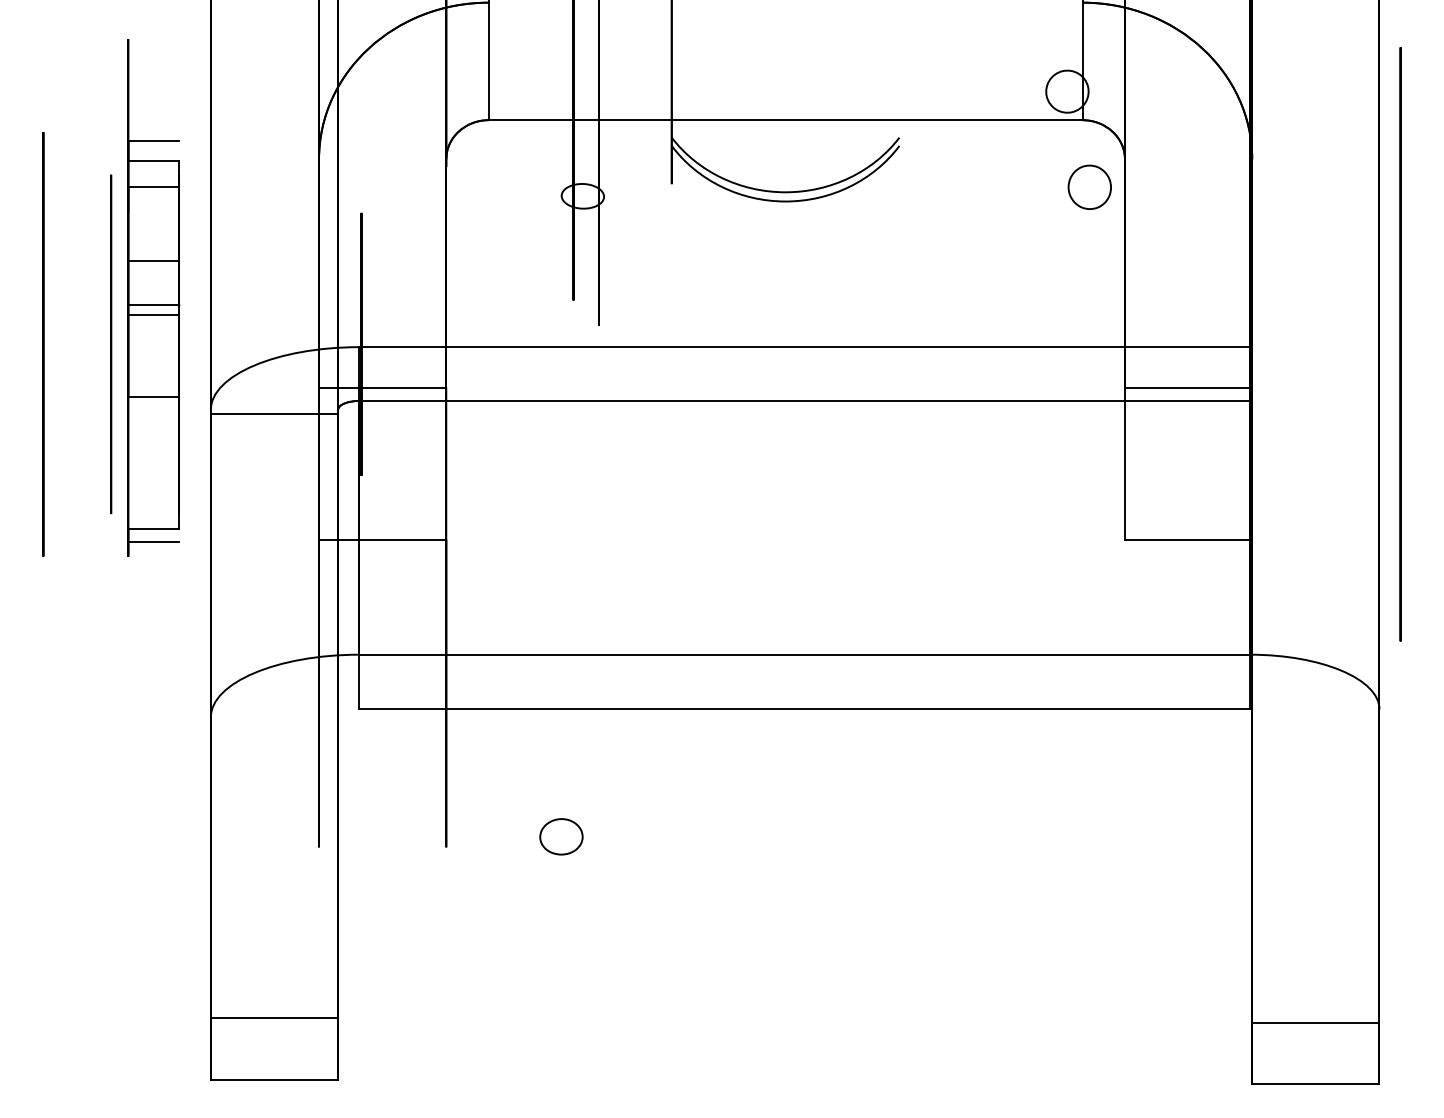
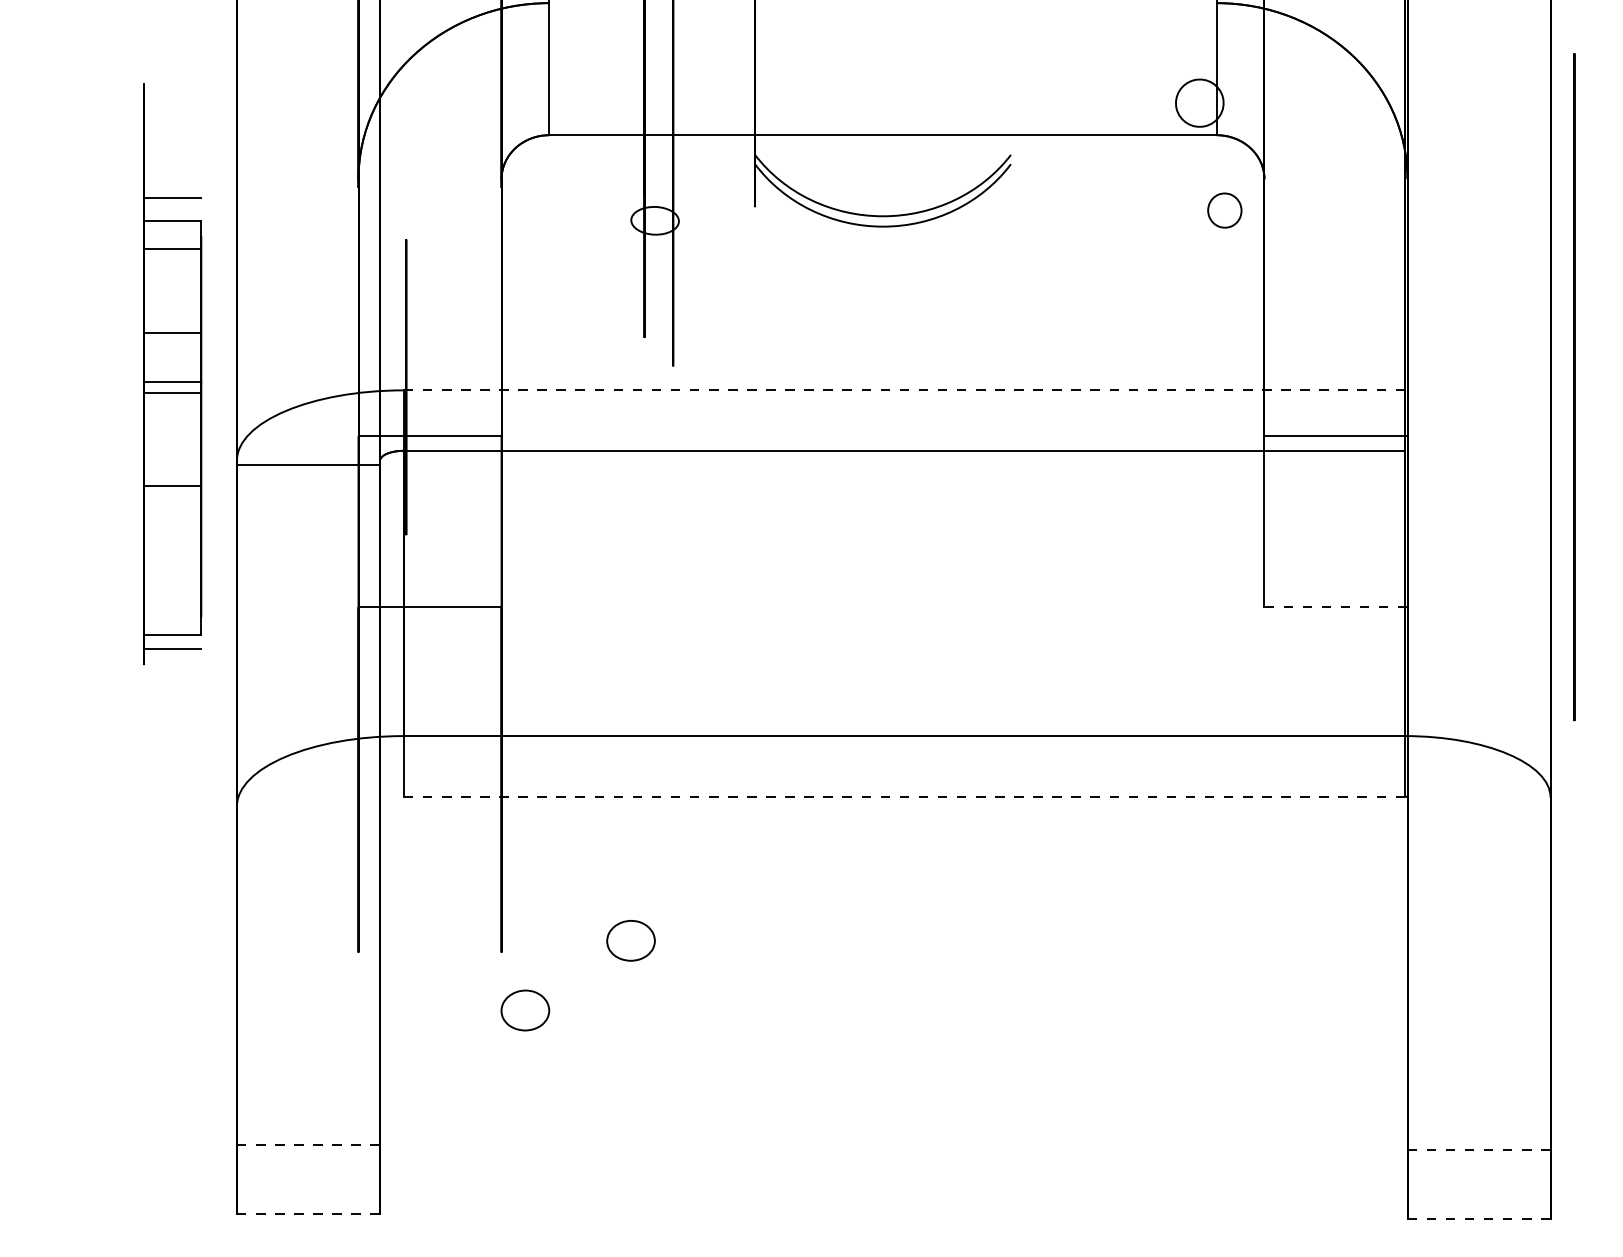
part: (1089, 186) -> (1224, 209), size x0.7
part: (153, 297) -> (172, 373), moved
line: (43, 344) -> (48, 387), removed
circle: (111, 344) -> (125, 387), removed
line: (804, 347) -> (904, 390), solid -> dashed
line: (1188, 539) -> (1335, 606), solid -> dashed
line: (805, 708) -> (905, 796), solid -> dashed
part: (467, 898) -> (525, 1010), added
line: (274, 1018) -> (308, 1145), solid -> dashed
line: (1315, 1022) -> (1478, 1149), solid -> dashed
line: (274, 1079) -> (308, 1213), solid -> dashed
line: (1315, 1084) -> (1478, 1219), solid -> dashed

